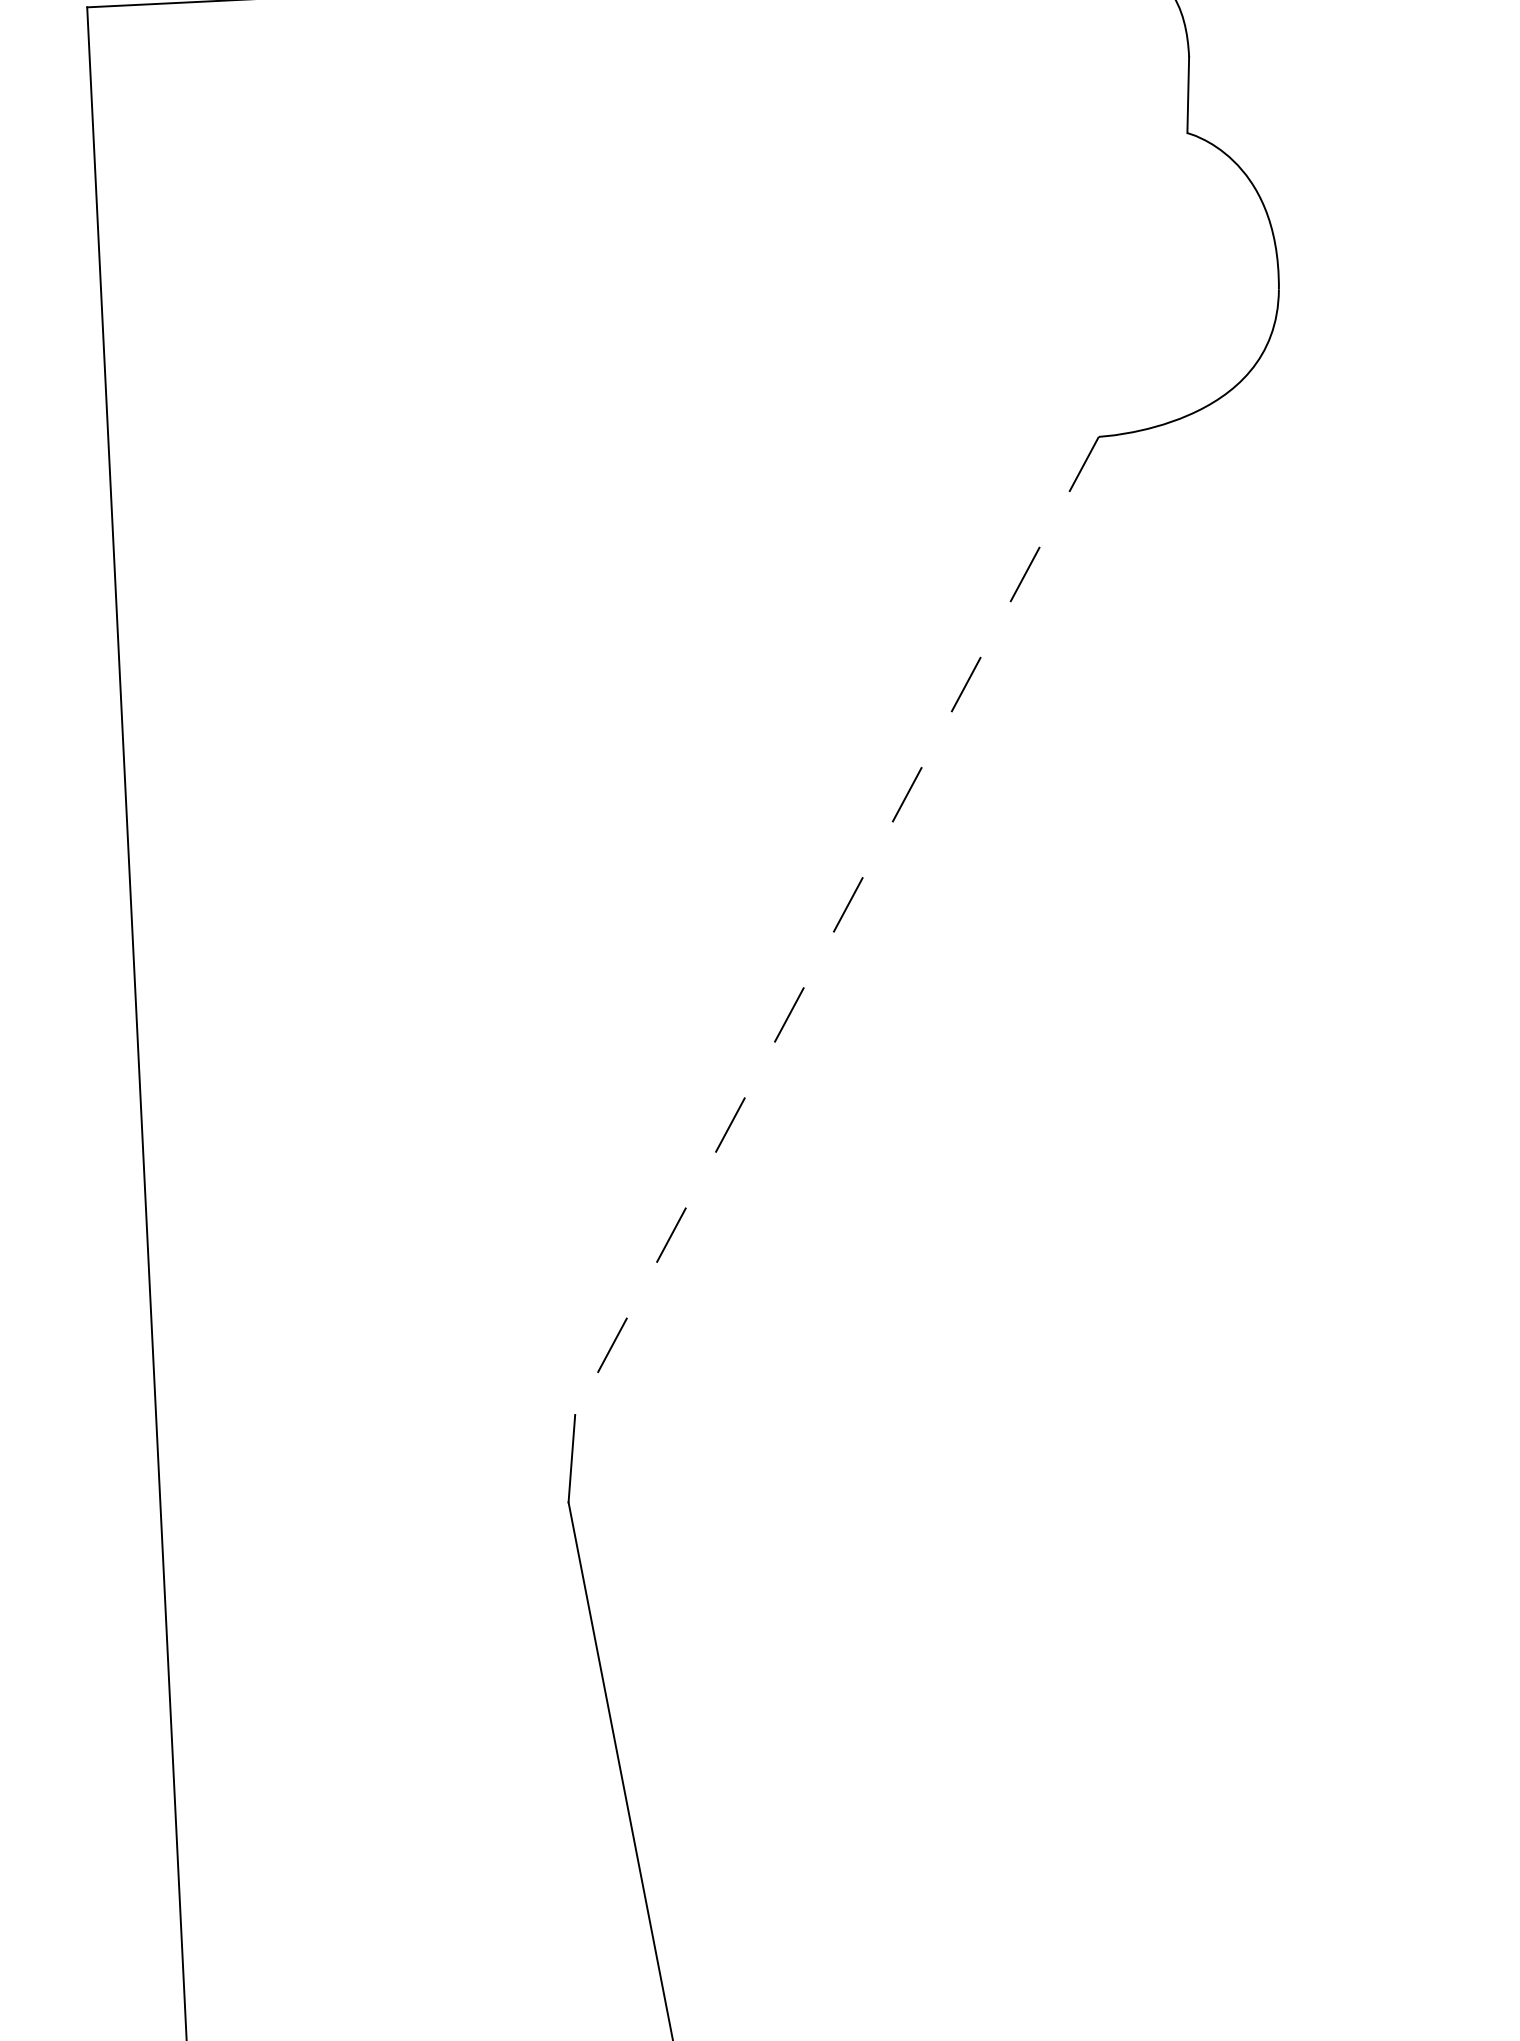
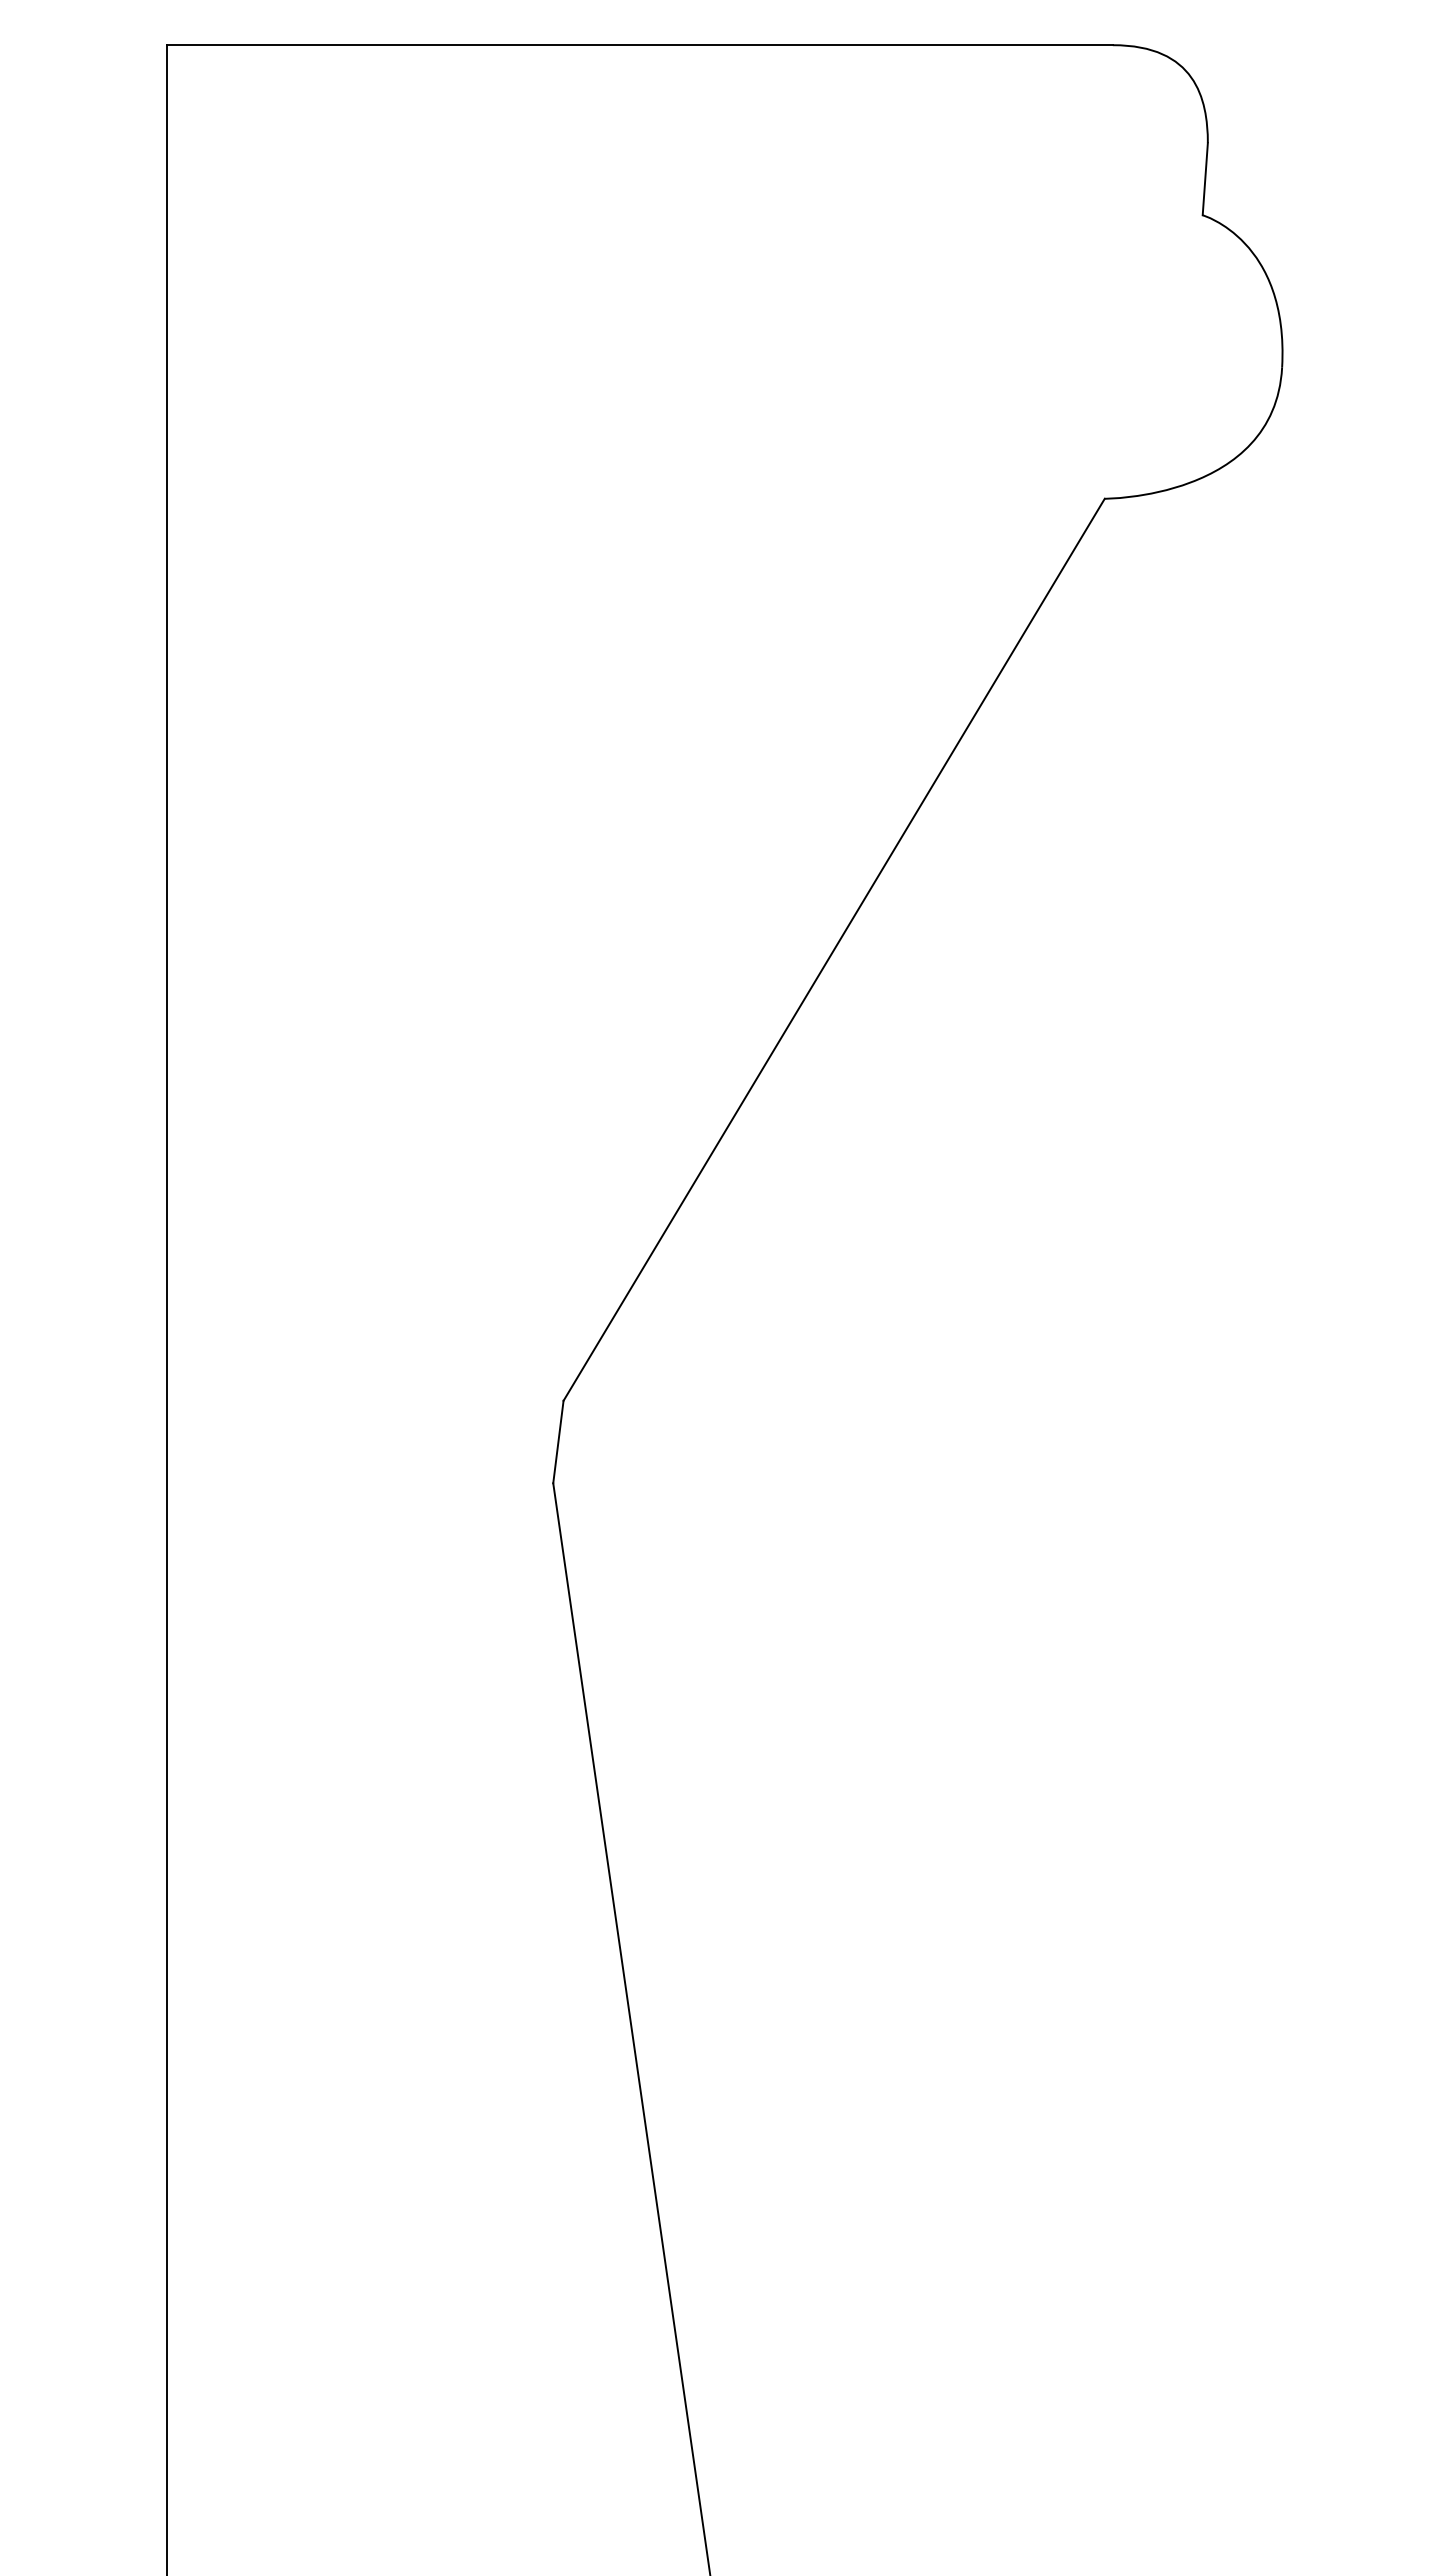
line: (837, 925) -> (834, 949), dashed -> solid

